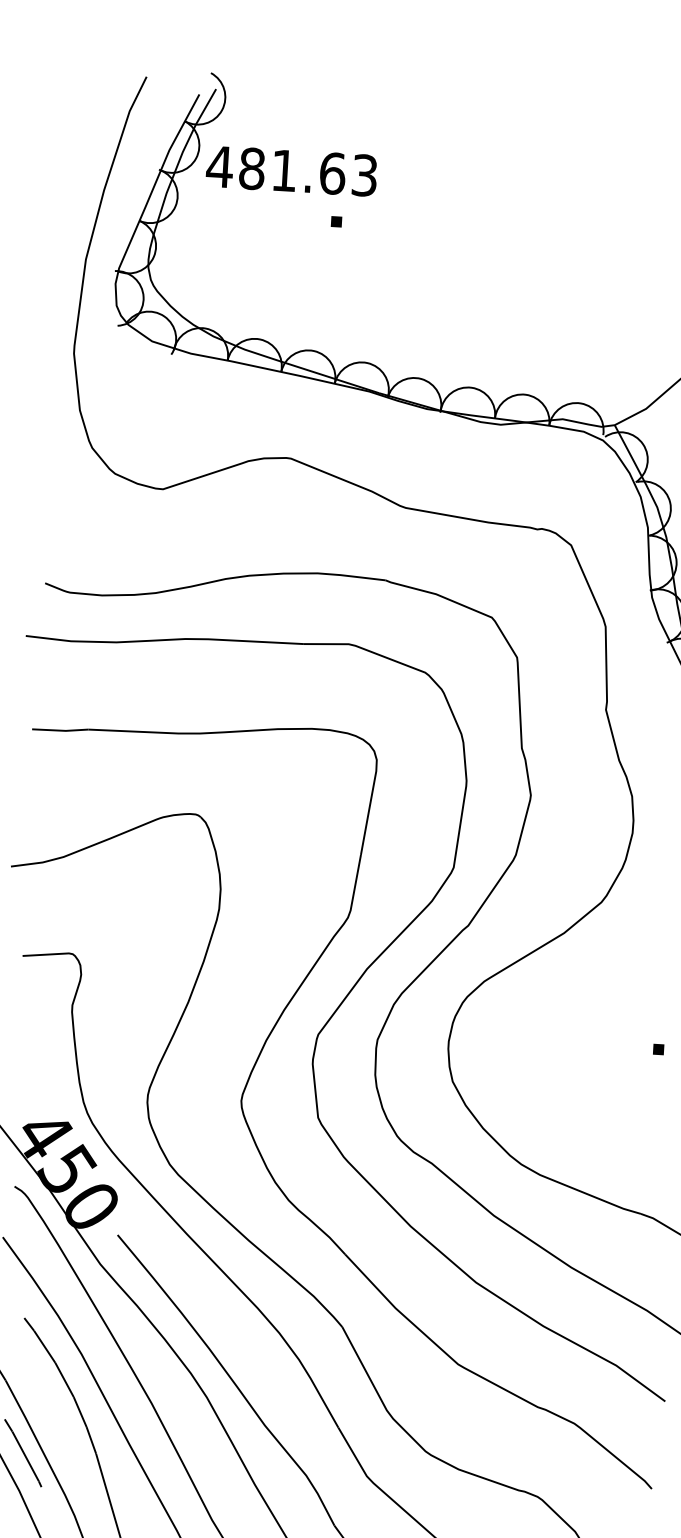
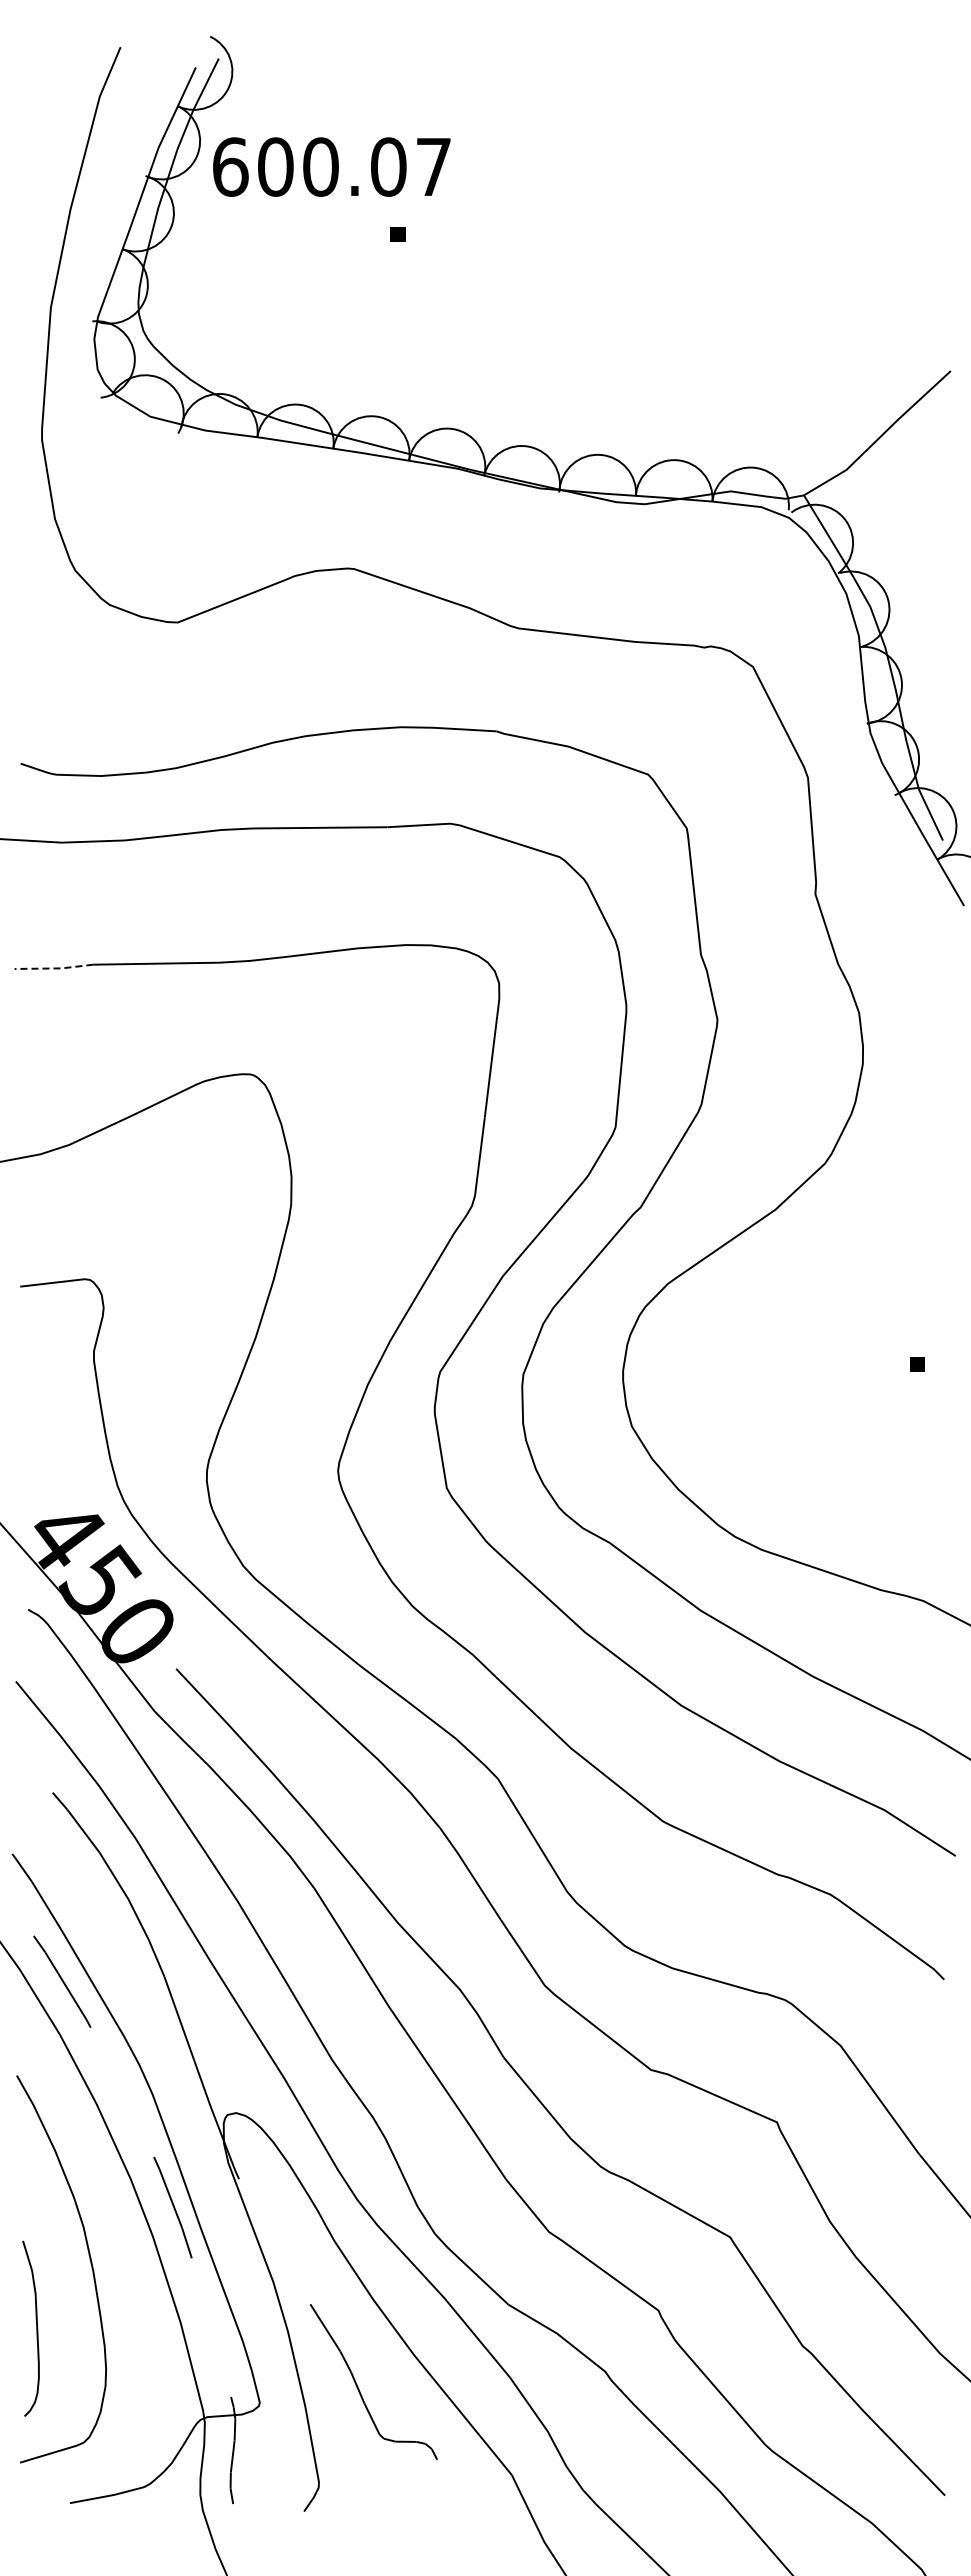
text: (291, 170) -> (330, 166), 481.63 -> 600.07
line: (60, 730) -> (54, 968), solid -> dashed

